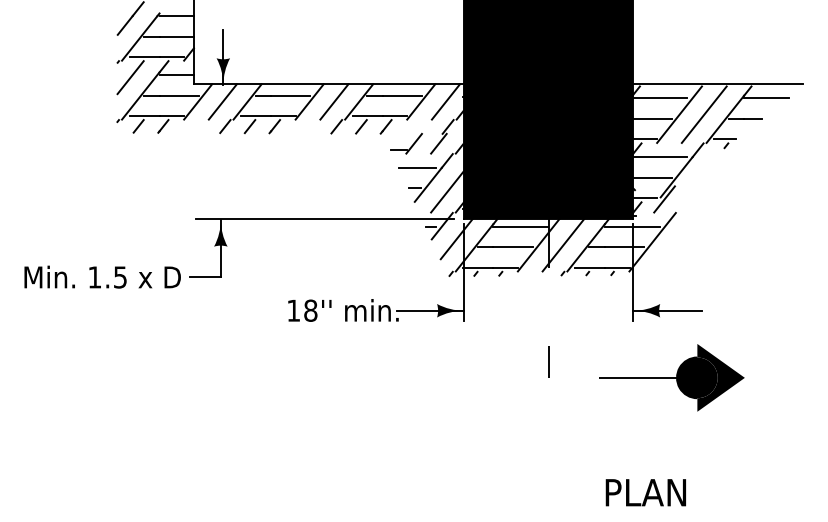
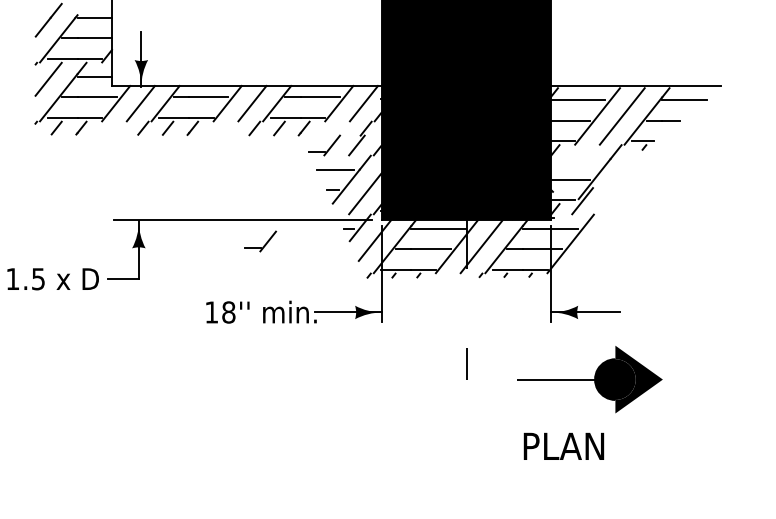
line: (660, 157) -> (578, 159), removed
part: (342, 239) -> (260, 241), added
text: (645, 492) -> (563, 446), moved

